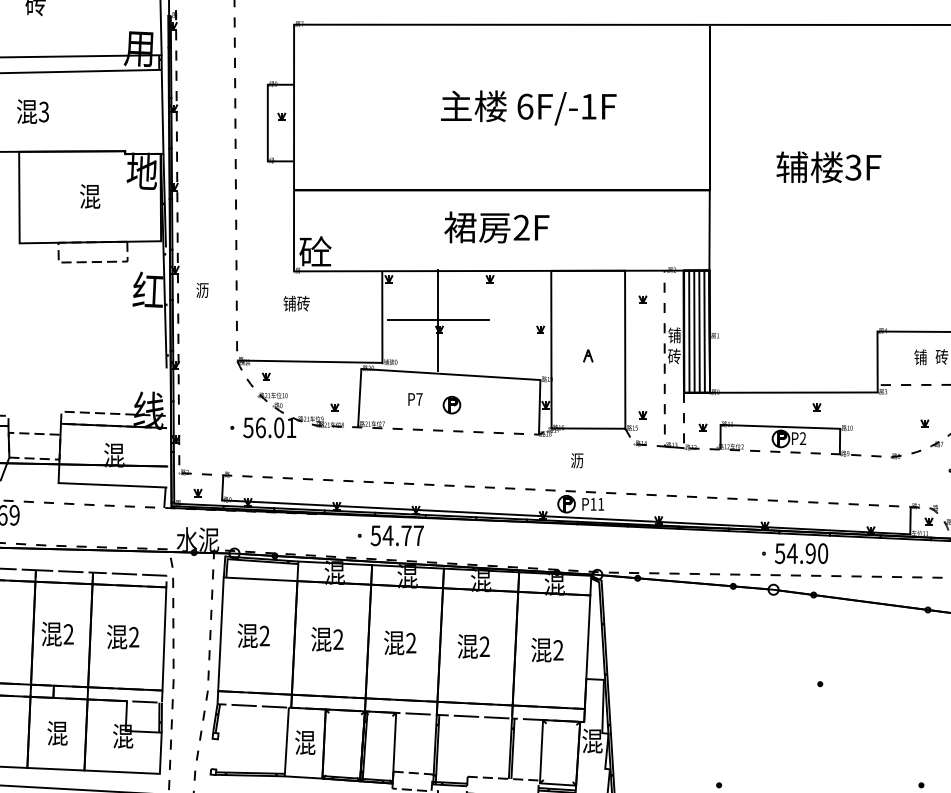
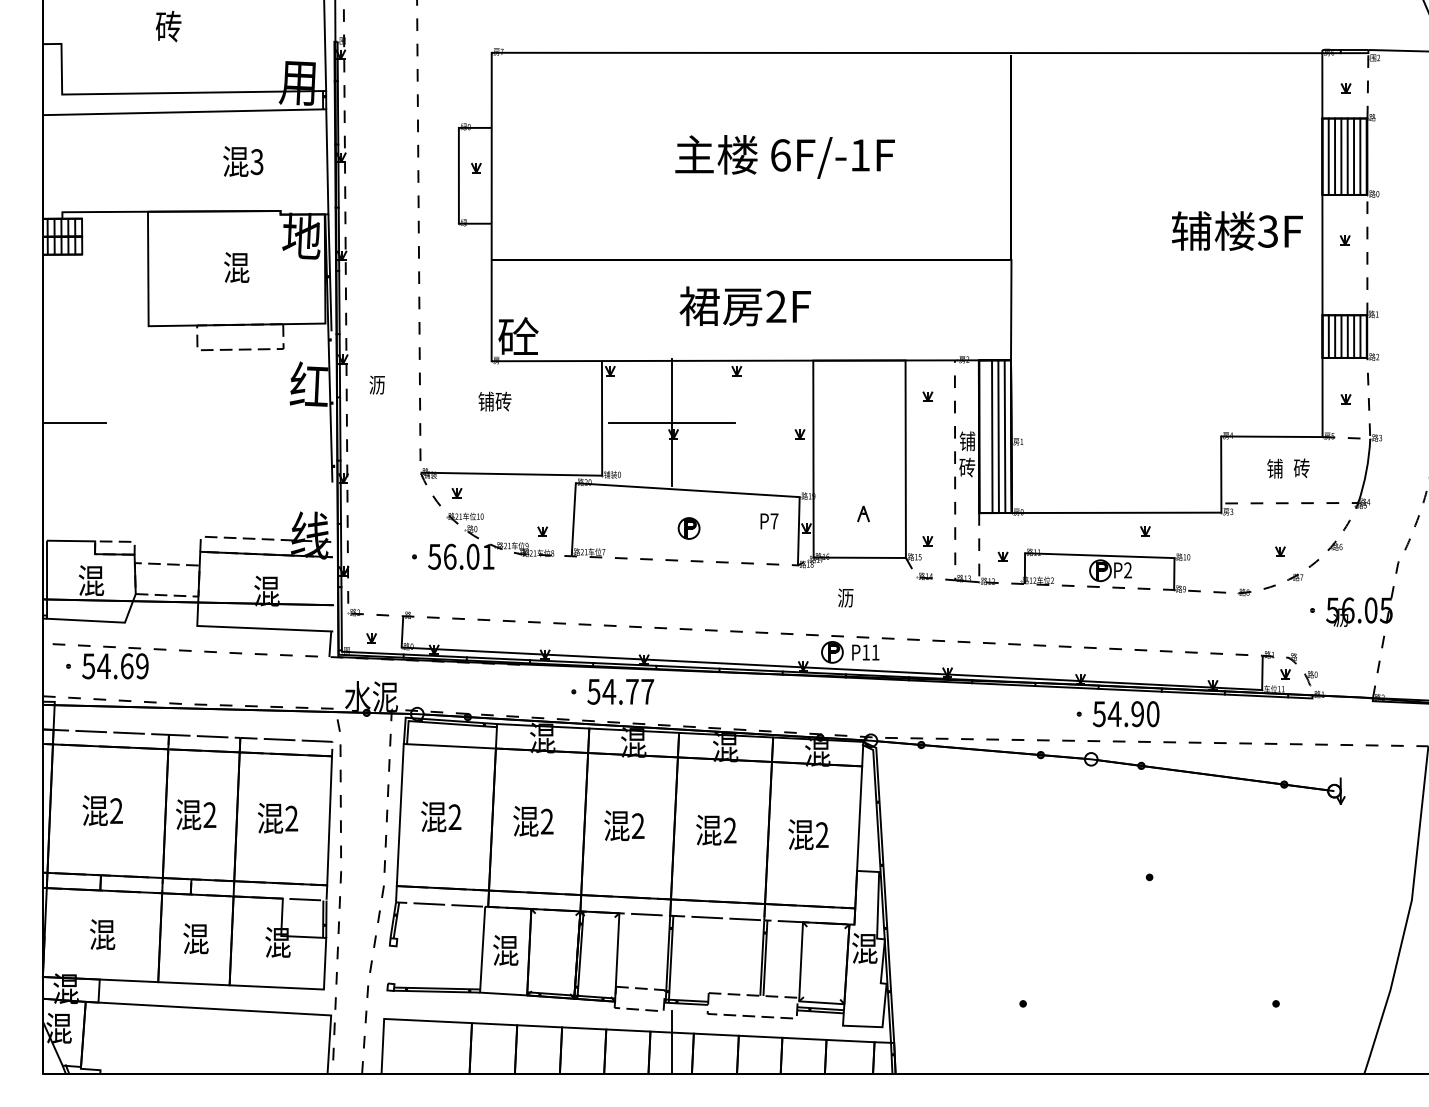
text: (33, 111) -> (243, 161), moved
text: (828, 166) -> (1236, 230), moved
line: (689, 331) -> (985, 436), removed
part: (588, 355) -> (863, 513), moved
text: (415, 399) -> (769, 521), moved

